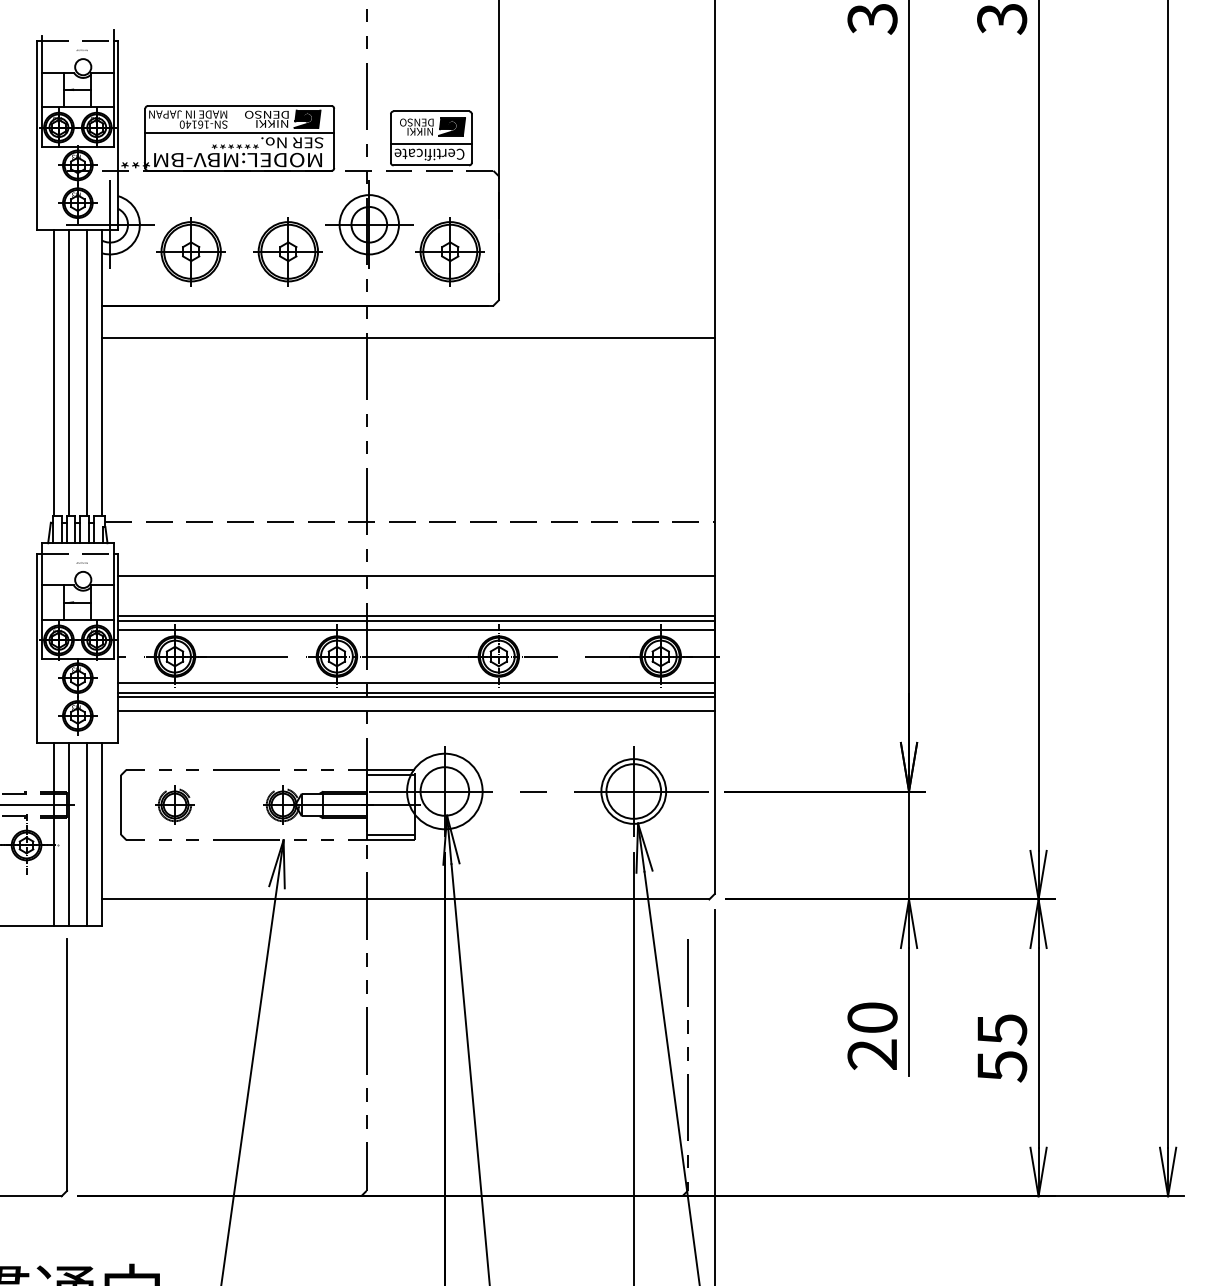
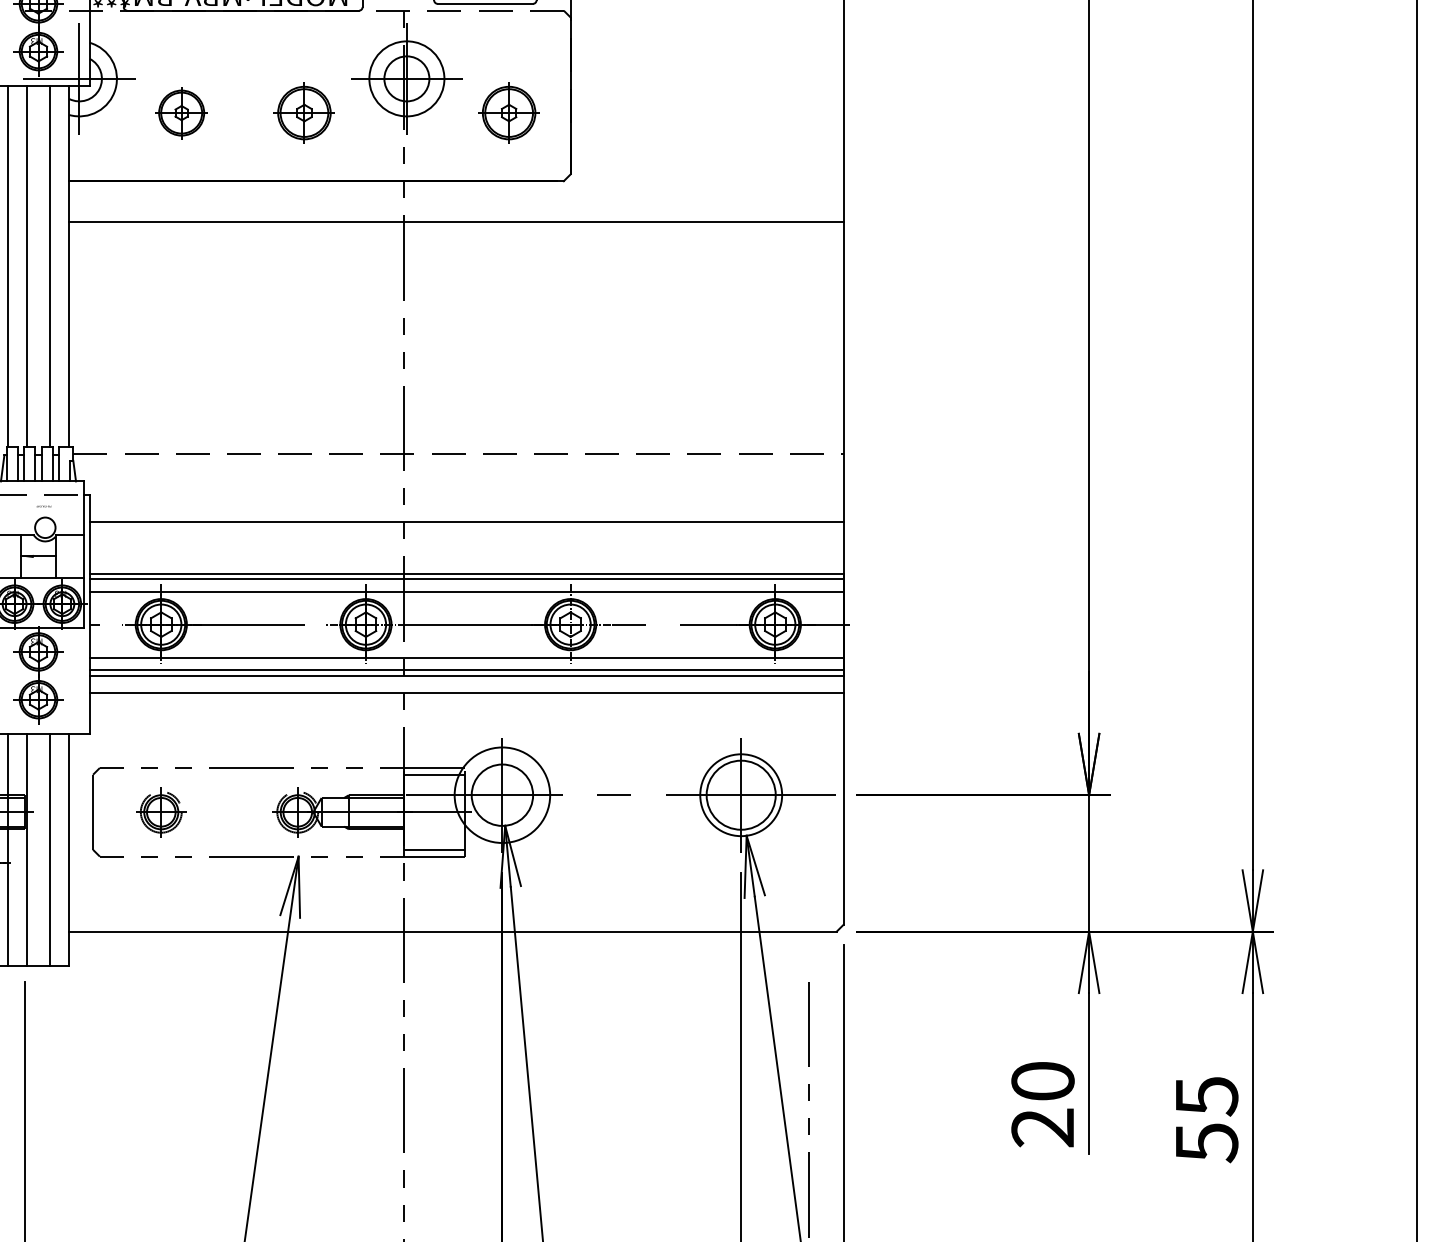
part: (190, 251) -> (180, 112), size x0.6
part: (287, 251) -> (303, 112), size x0.7
part: (449, 251) -> (508, 112), size x0.7

